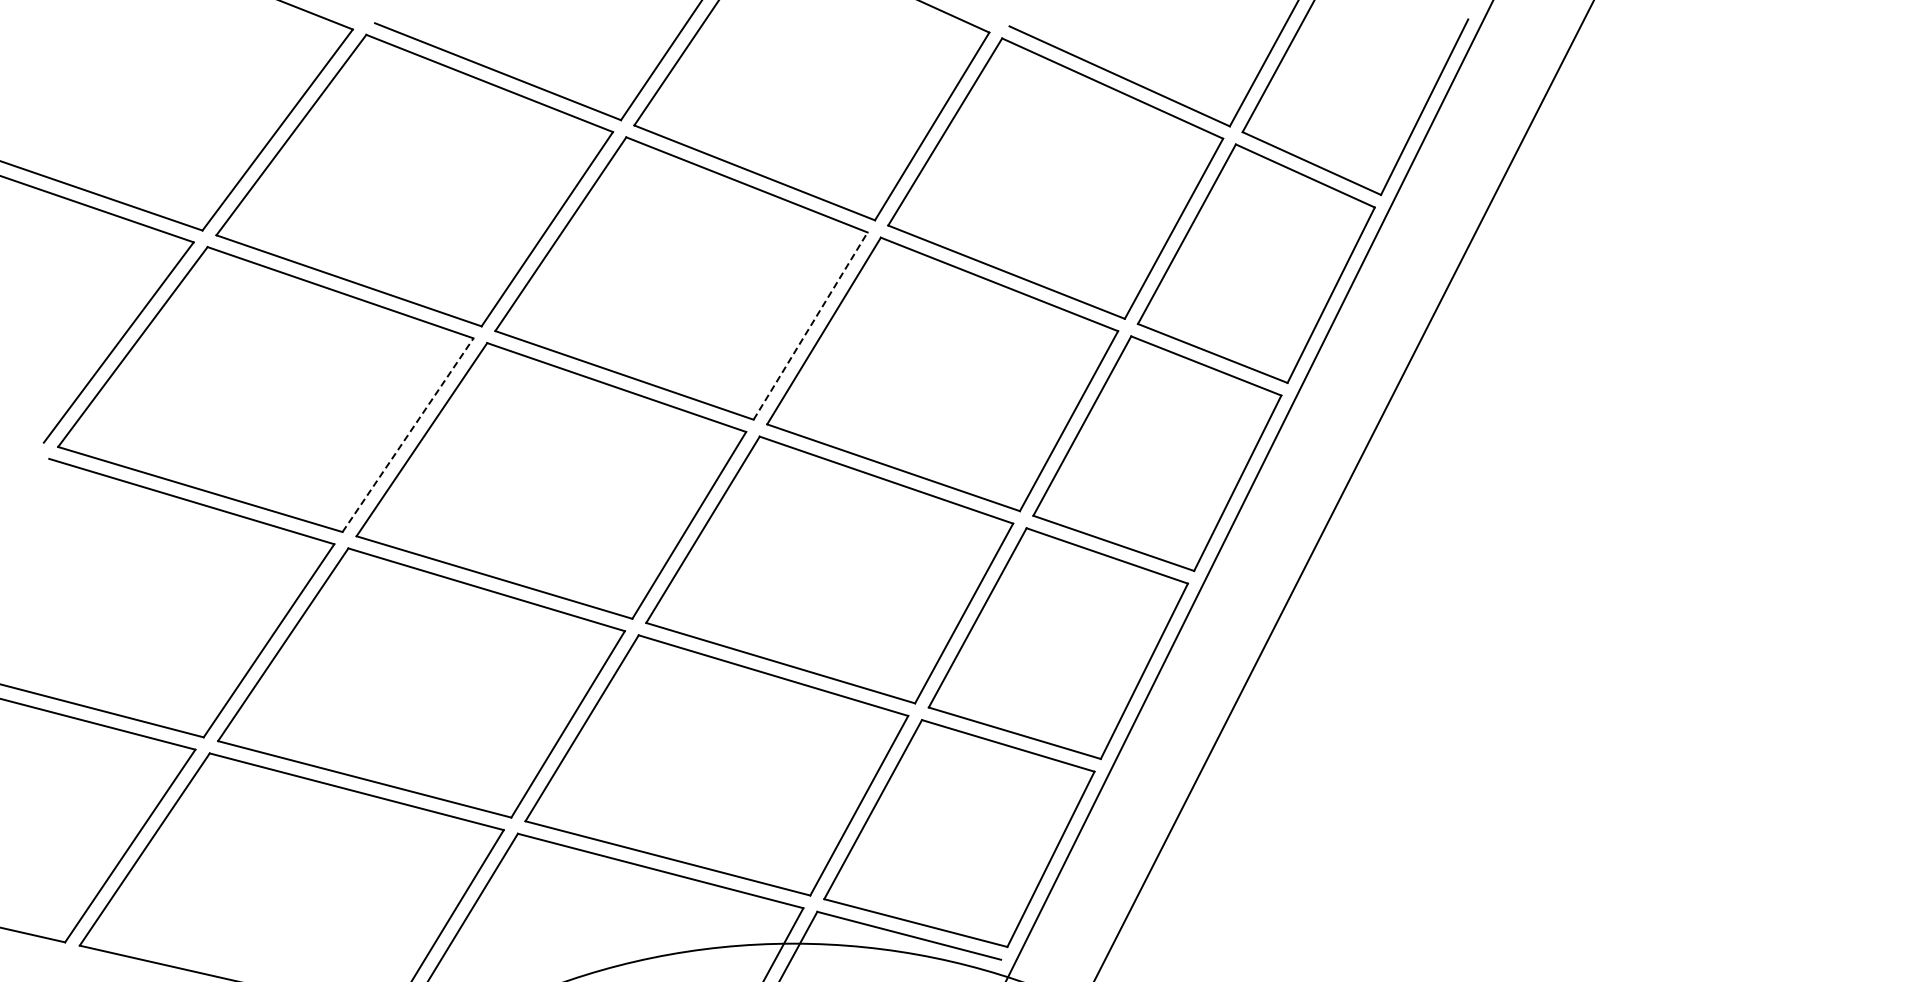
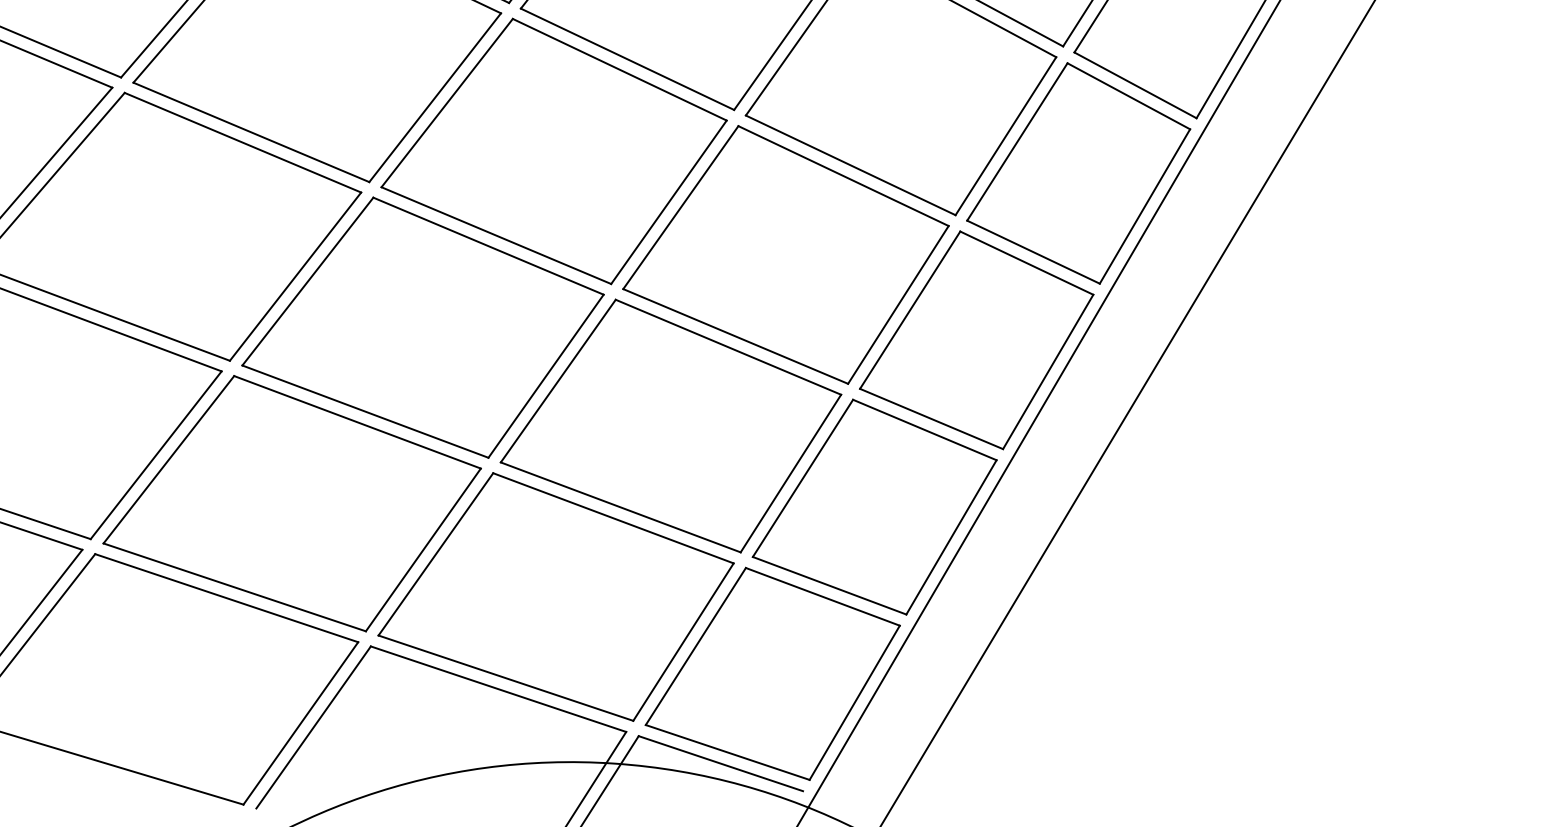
line: (810, 326) -> (668, 202), dashed -> solid
line: (408, 435) -> (295, 276), dashed -> solid

